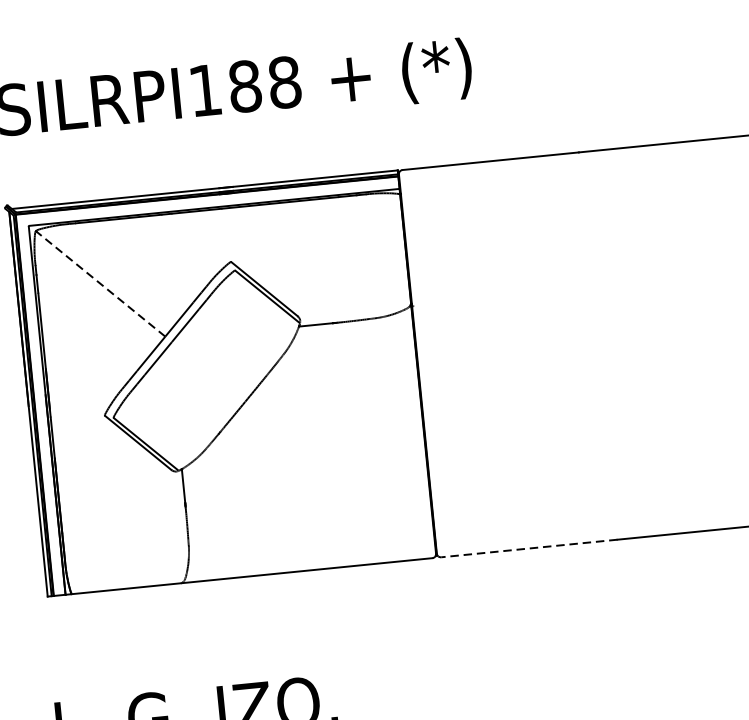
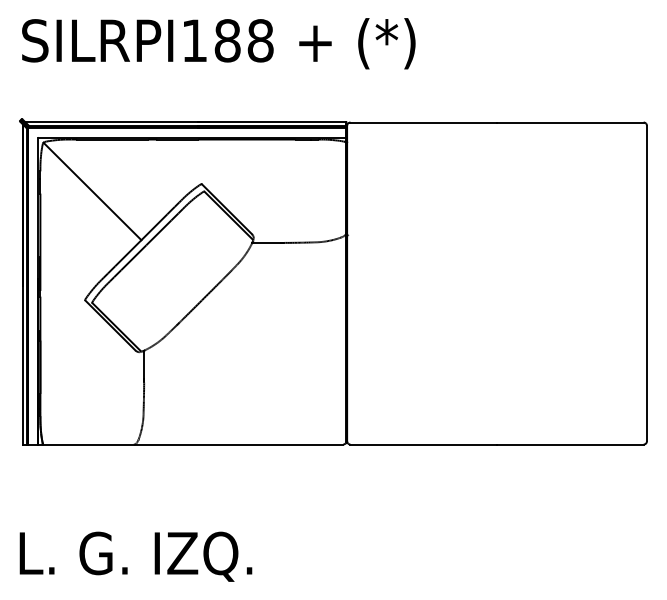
line: (100, 283) -> (92, 191), dashed -> solid
line: (529, 548) -> (423, 444), dashed -> solid

